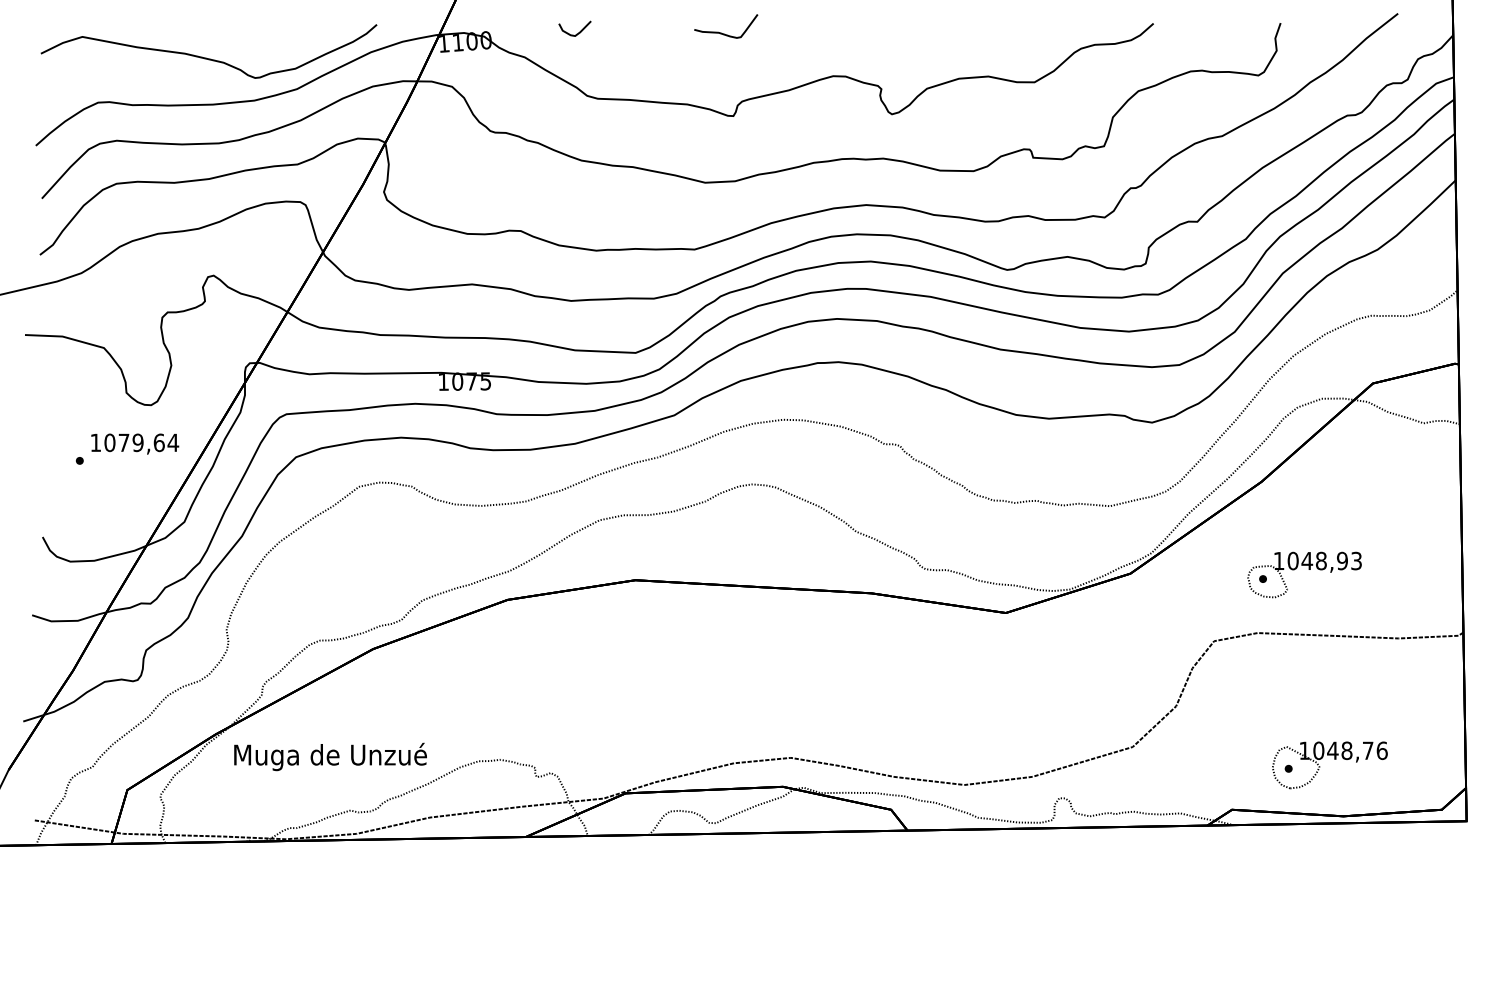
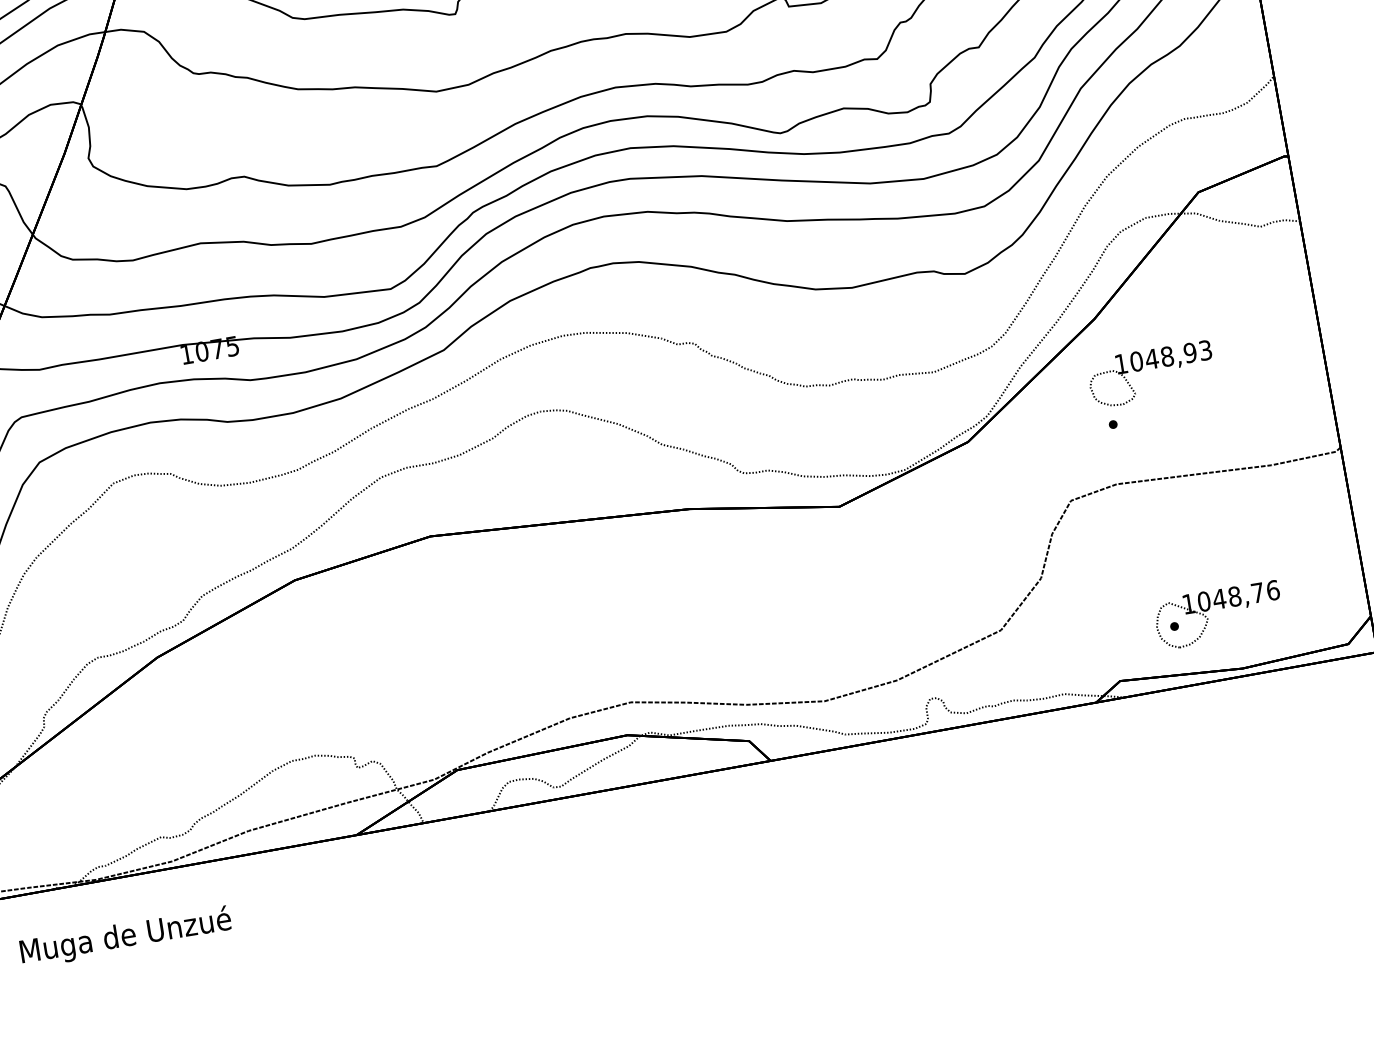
part: (1308, 569) -> (1154, 368), moved
text: (330, 756) -> (125, 936), moved

